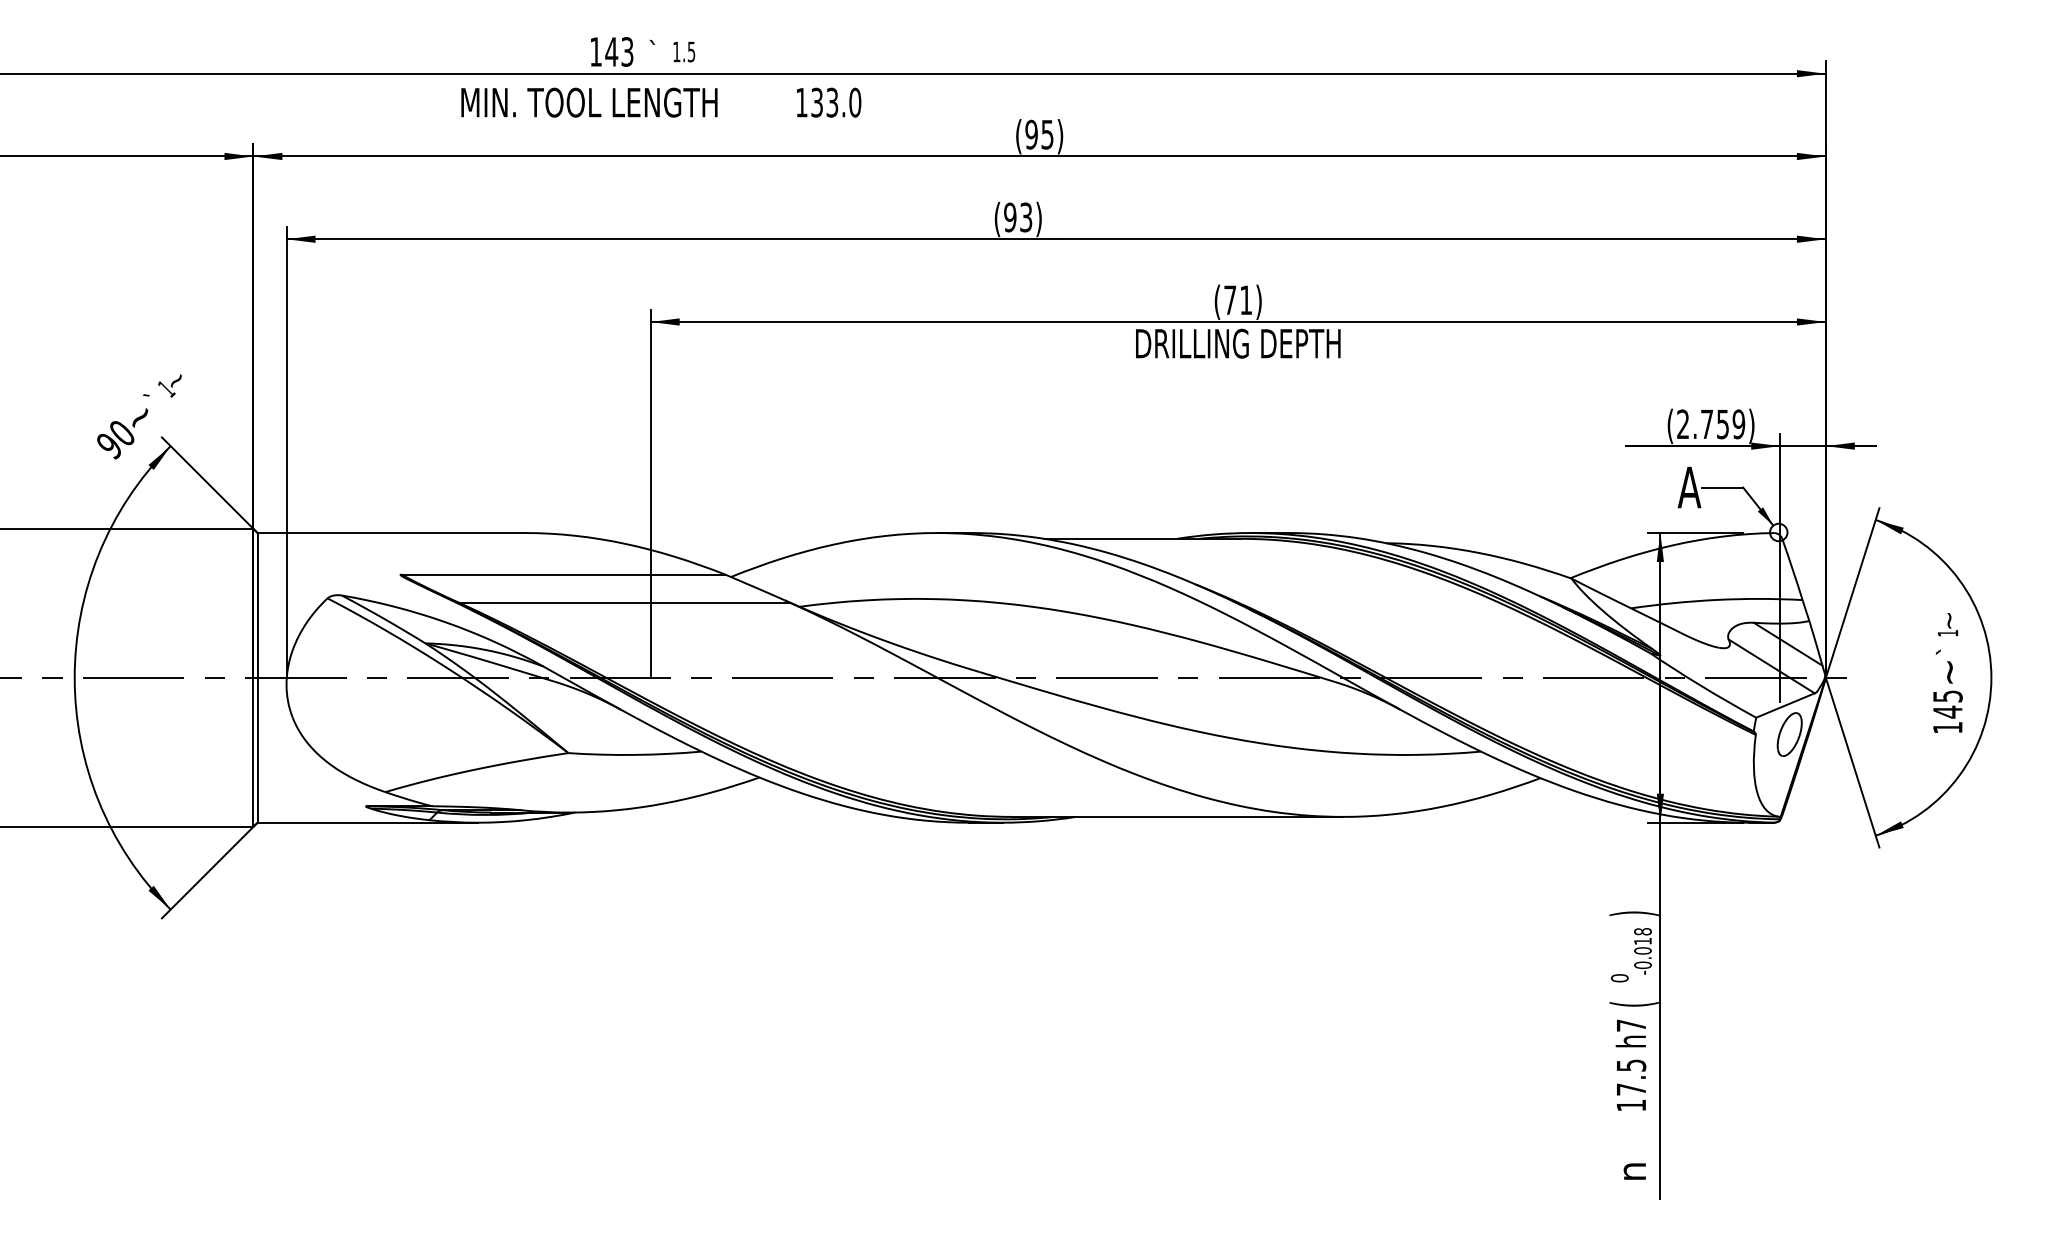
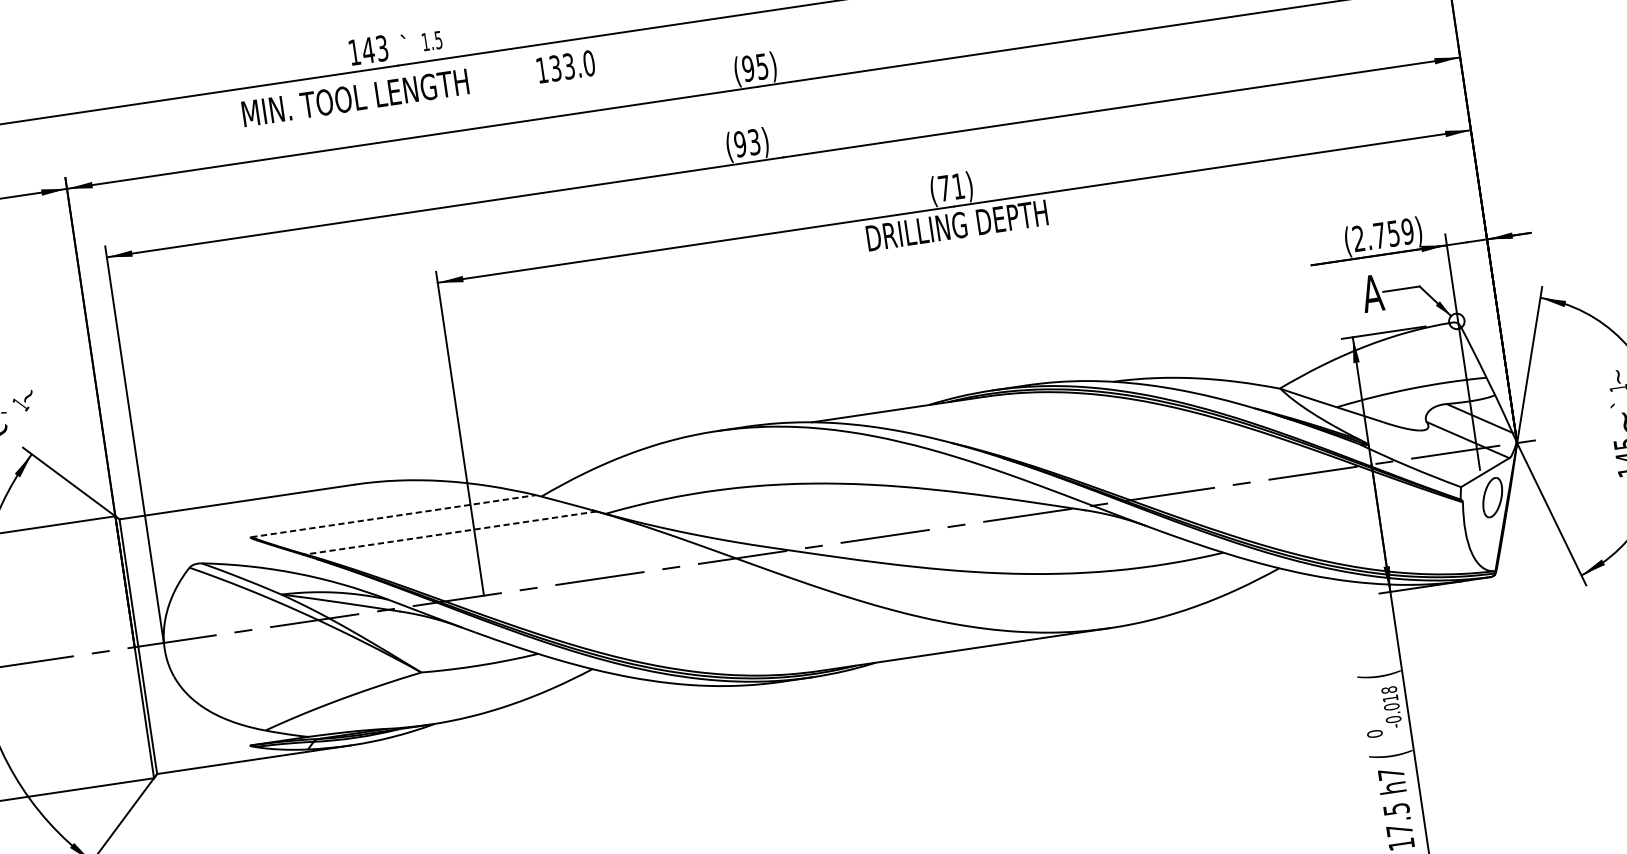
line: (563, 574) -> (393, 516), solid -> dashed
line: (624, 602) -> (451, 532), solid -> dashed
text: (1633, 913) -> (1378, 675), ) -> (

